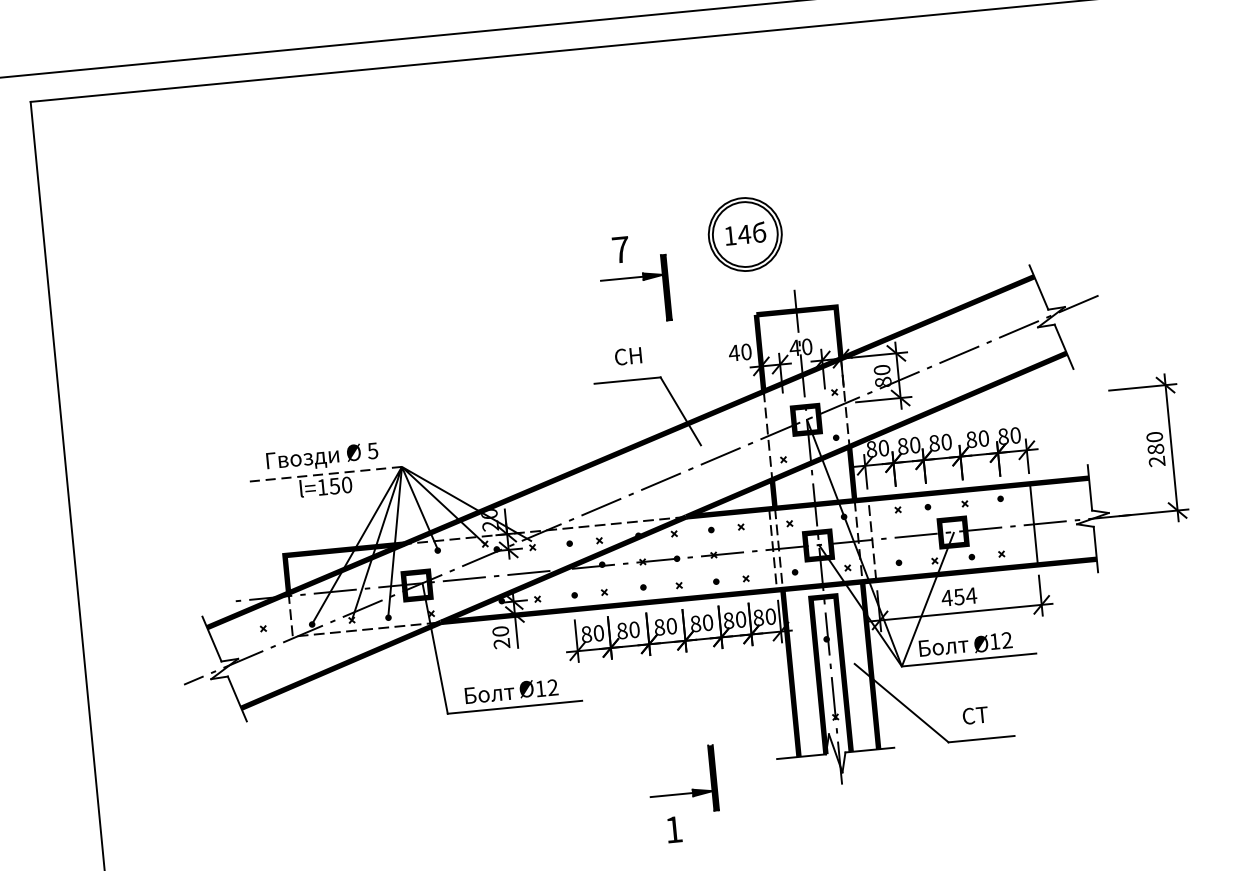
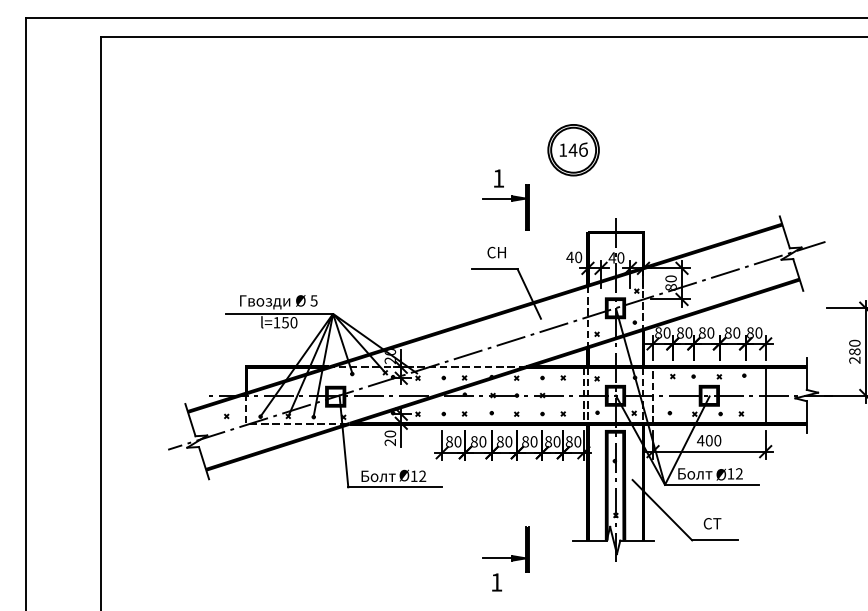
part: (745, 234) -> (573, 150), moved
text: (620, 249) -> (498, 178), 7 -> 1
line: (325, 473) -> (279, 313), dashed -> solid
text: (965, 596) -> (713, 440), 454 -> 400

